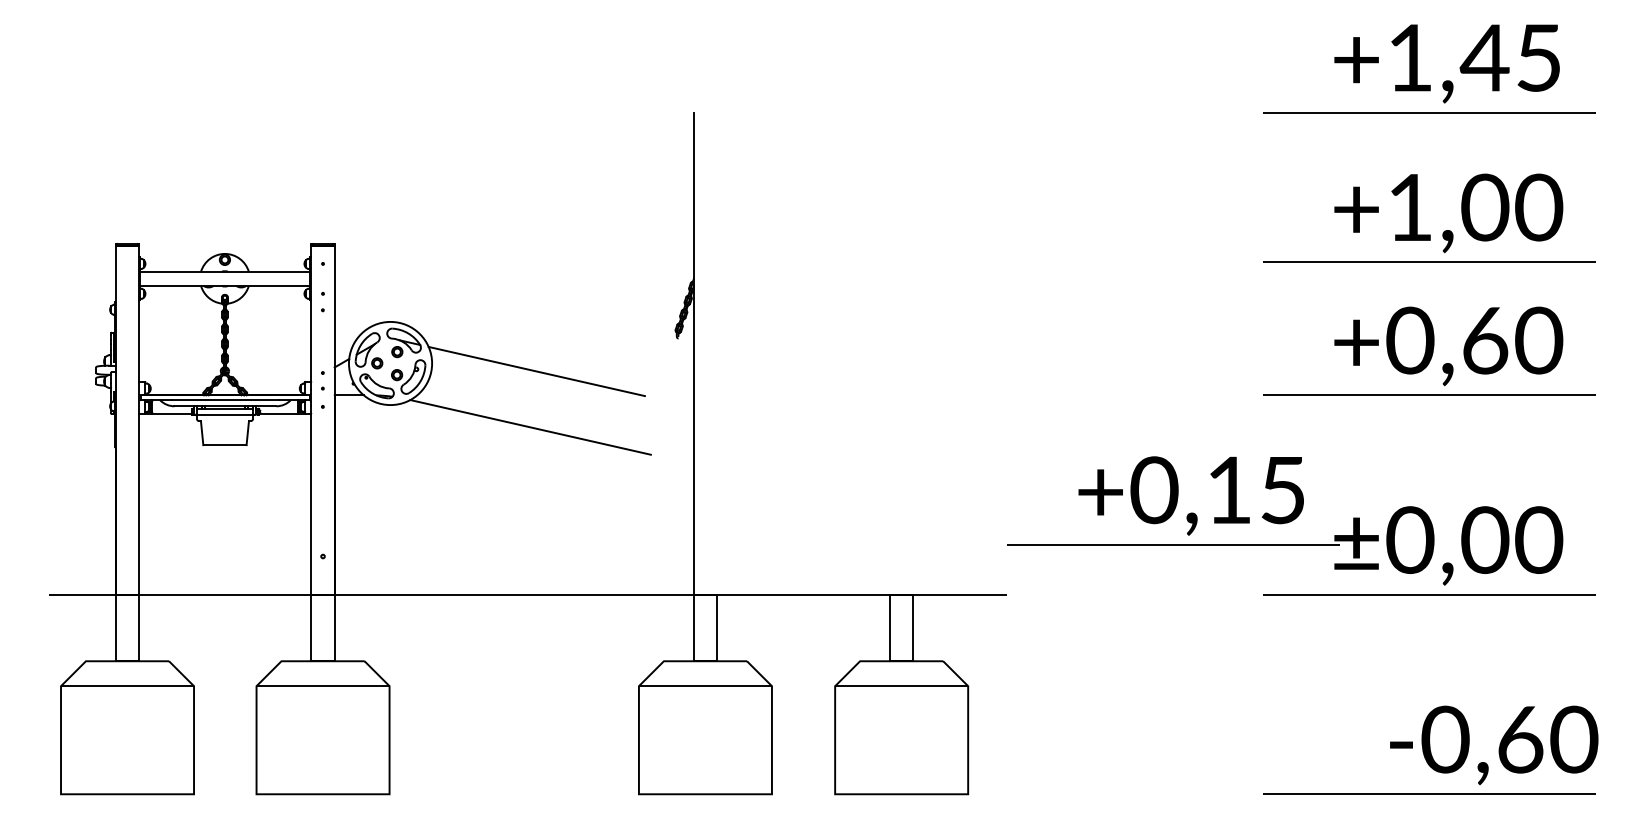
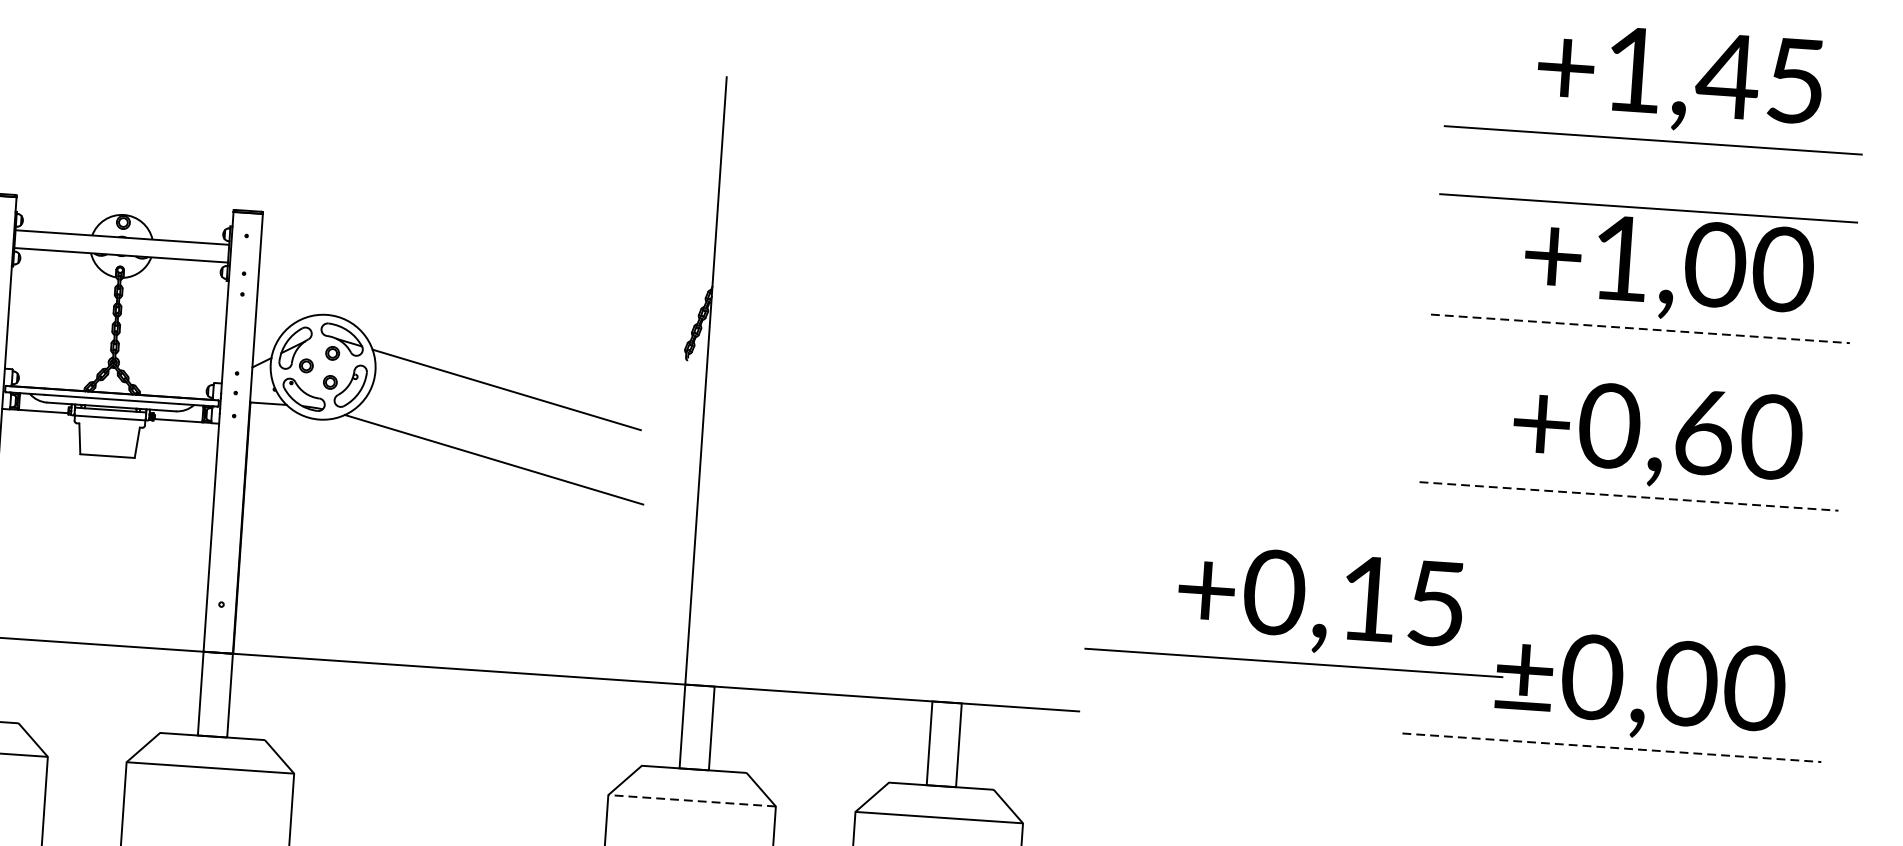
line: (1429, 166) -> (1648, 208), added
line: (1429, 262) -> (1640, 329), solid -> dashed
line: (1429, 395) -> (1629, 496), solid -> dashed
line: (1429, 594) -> (1612, 747), solid -> dashed
line: (705, 686) -> (692, 801), solid -> dashed

